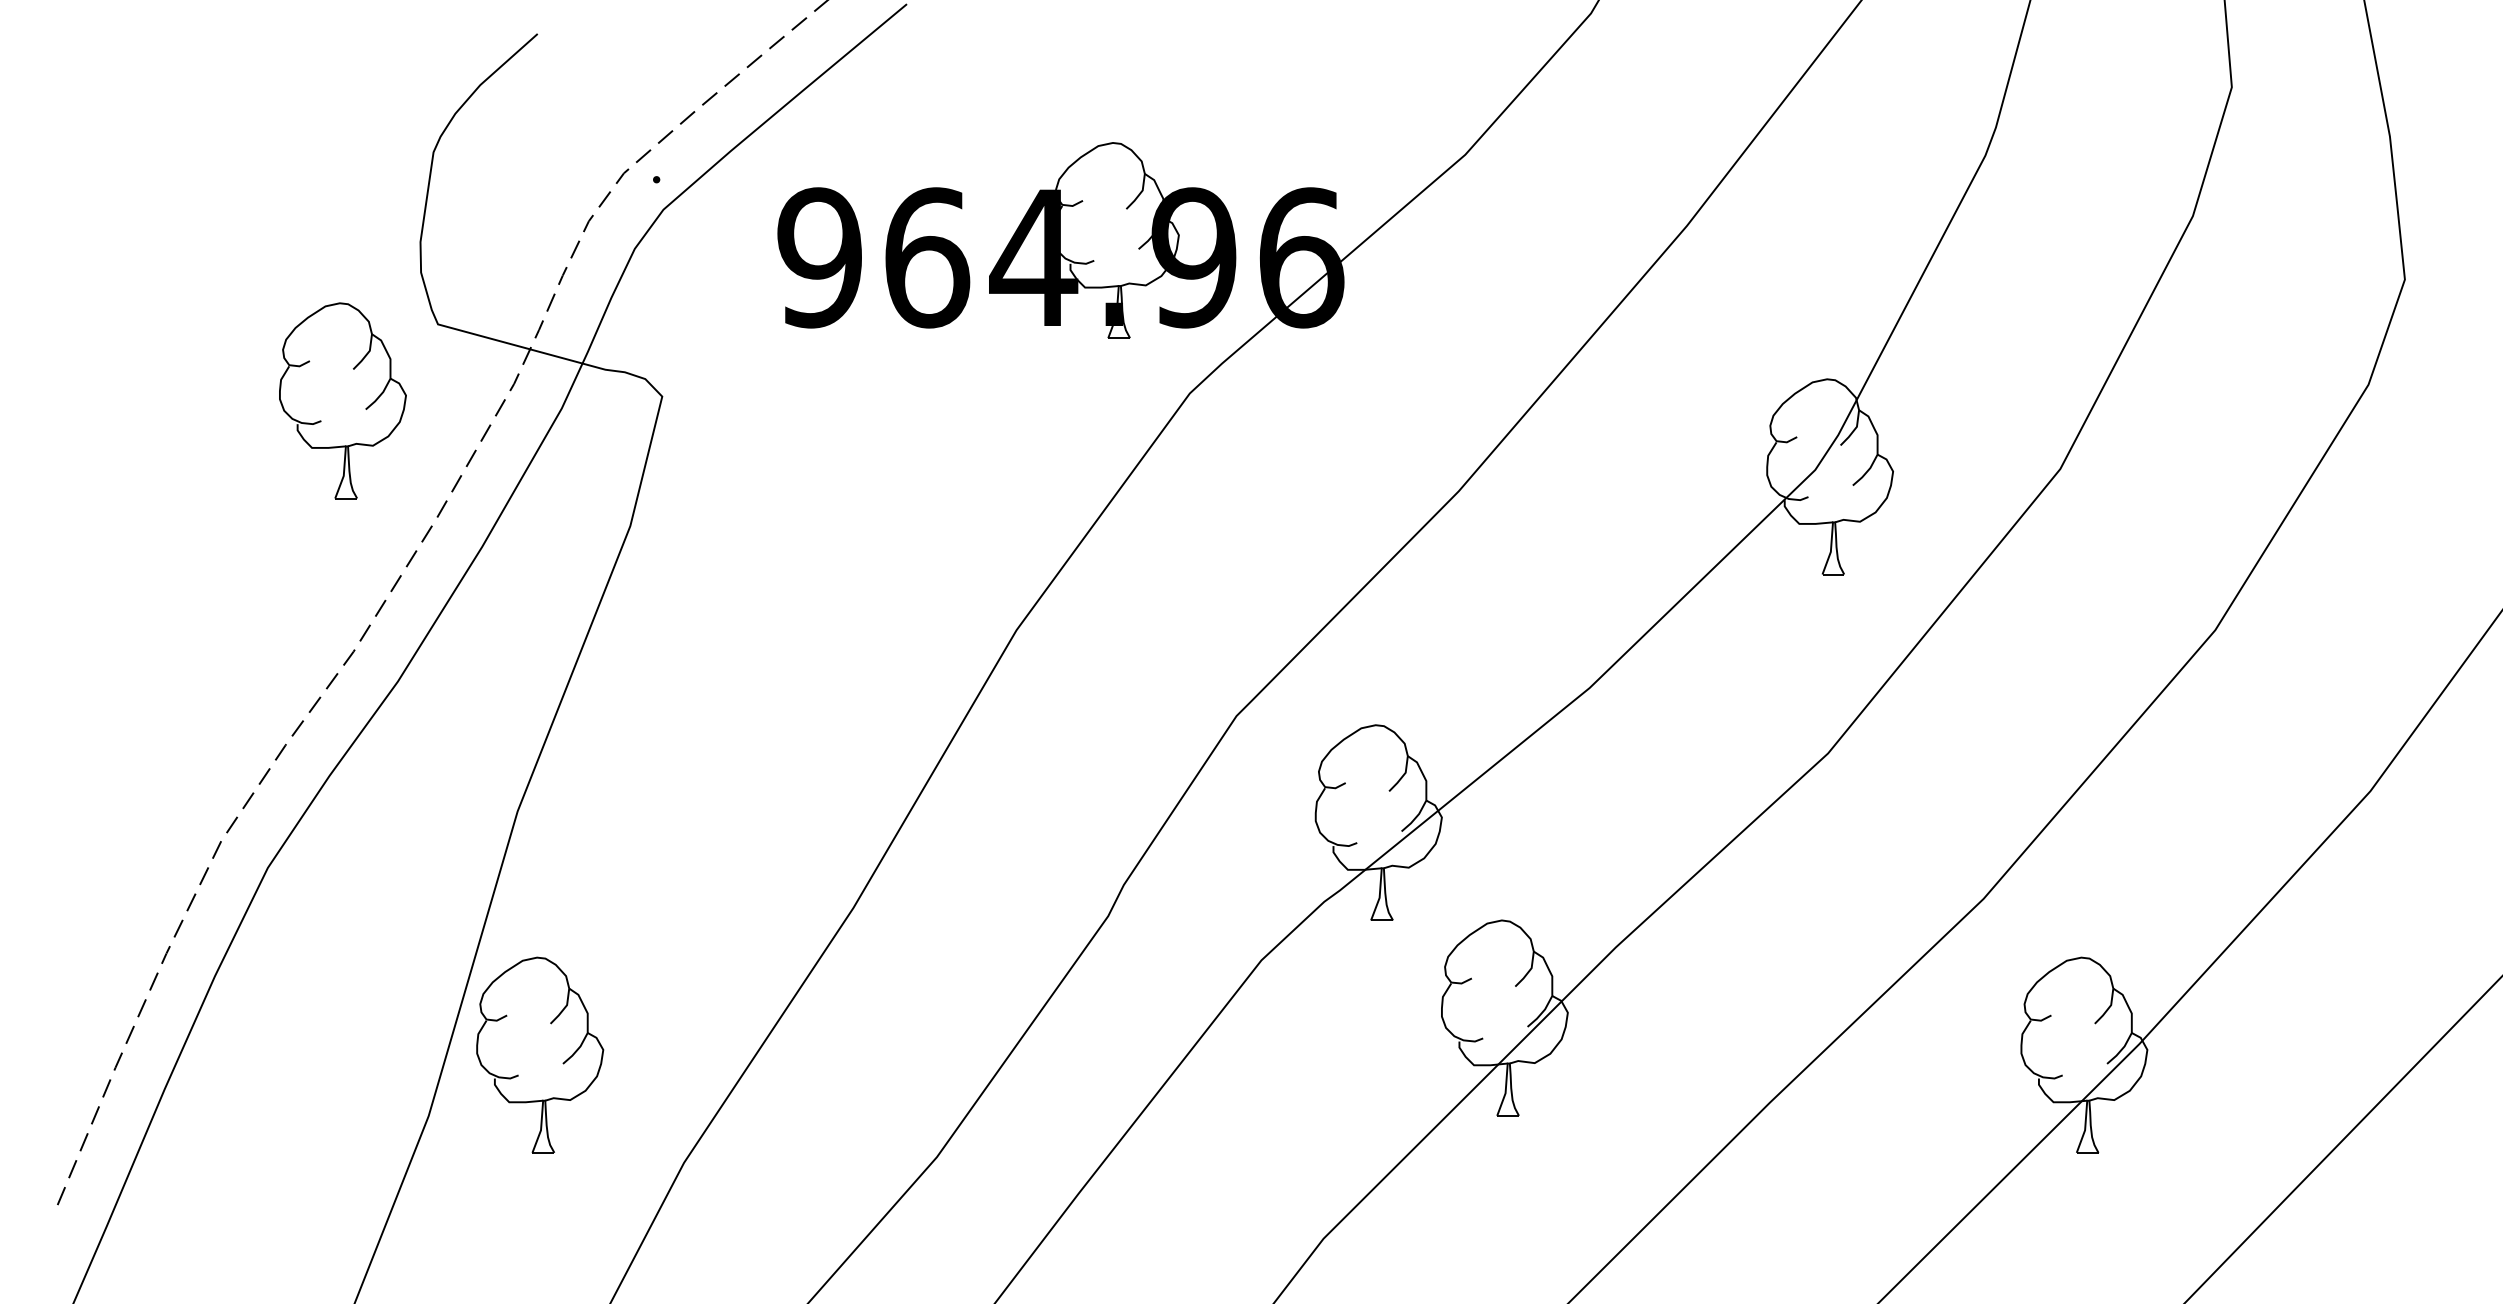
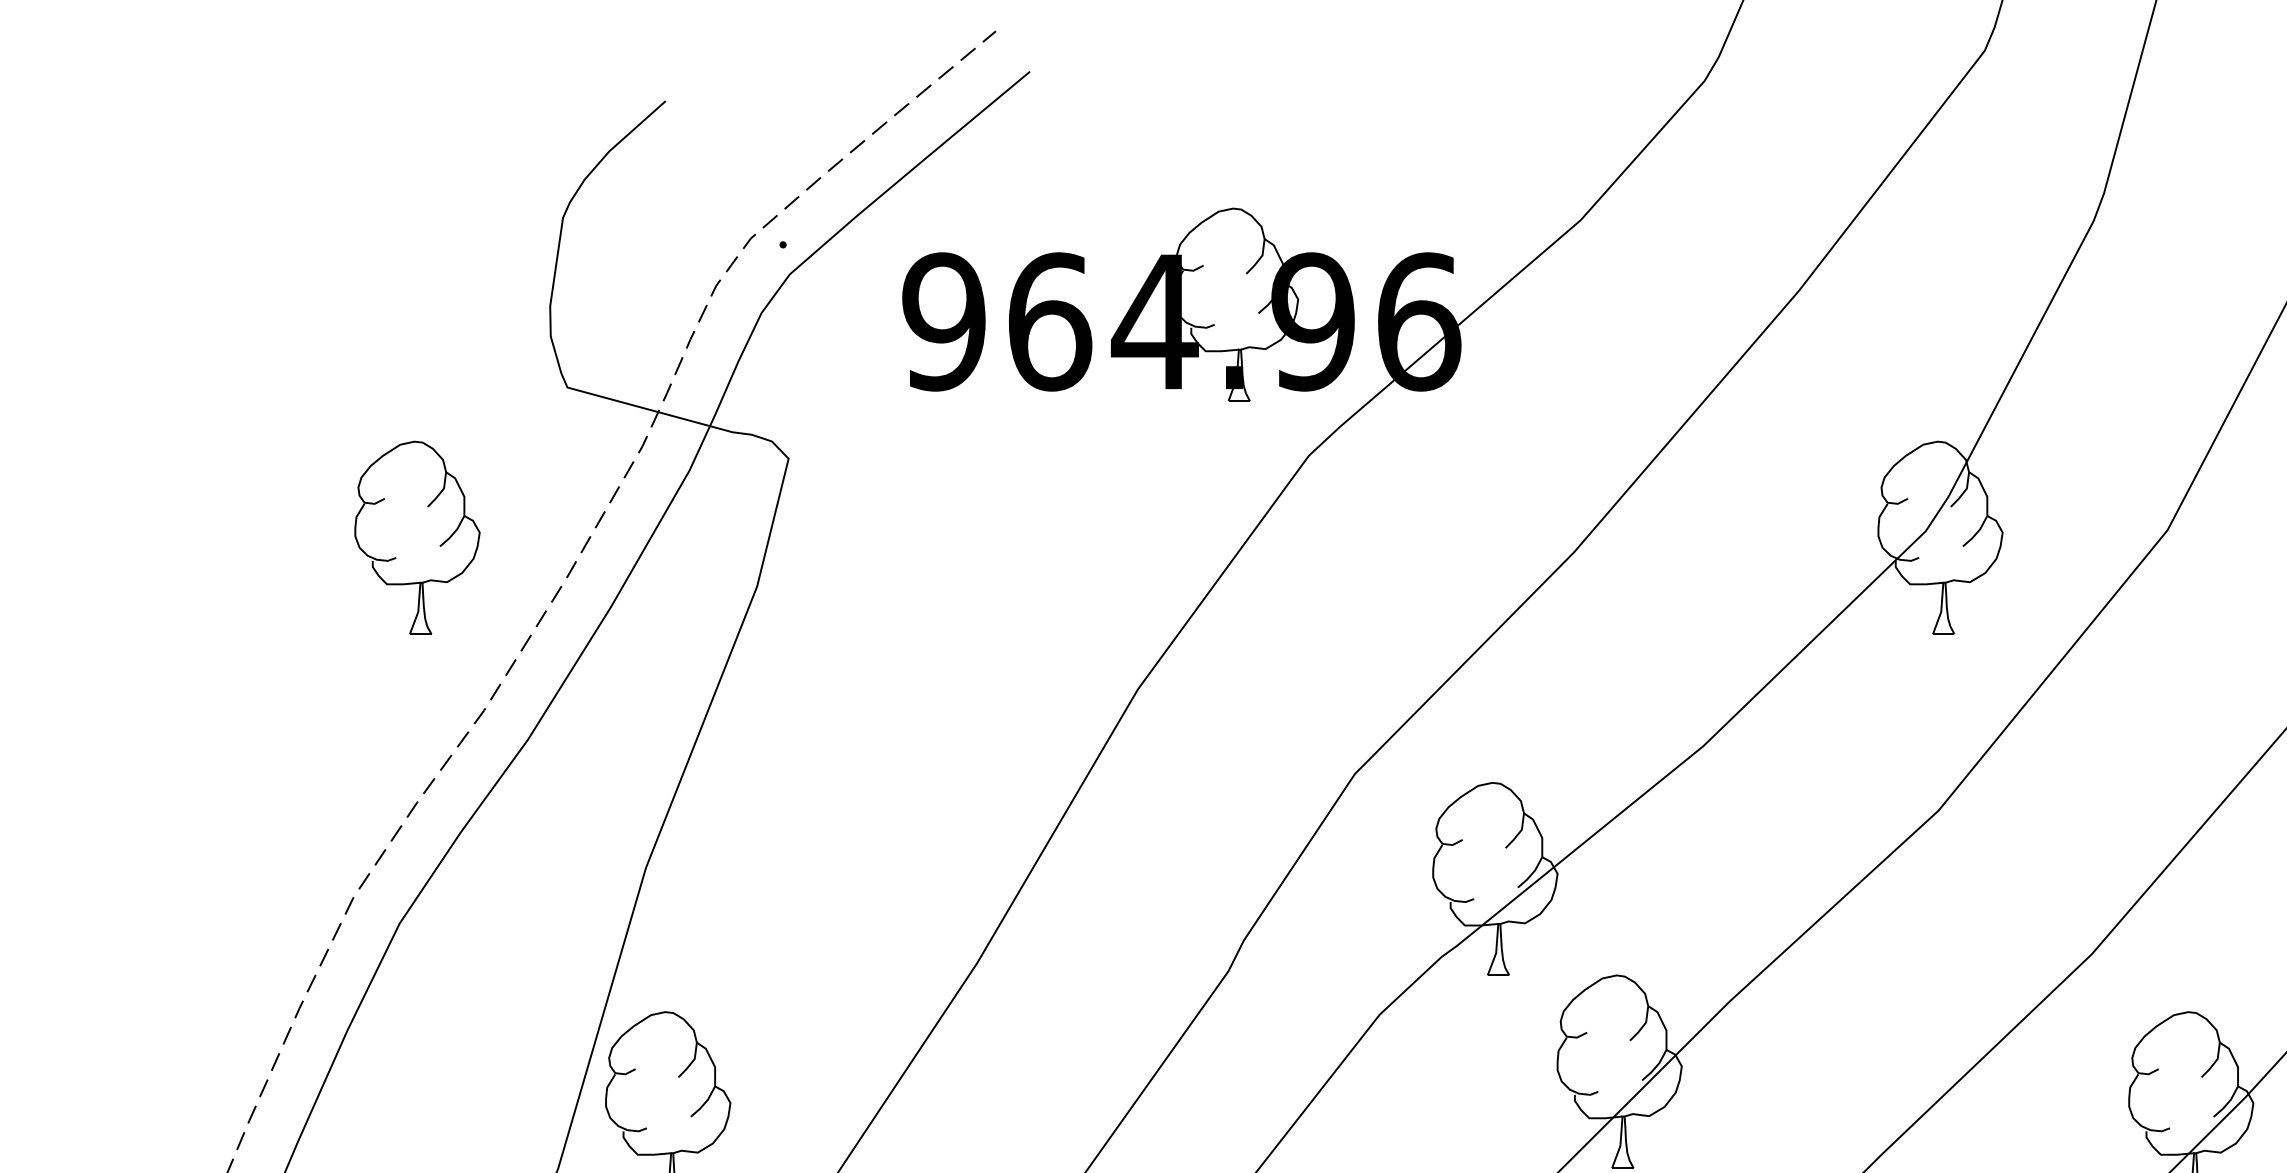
part: (365, 408) -> (439, 545), moved

